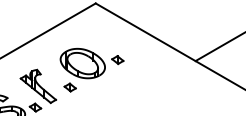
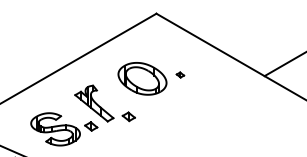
part: (117, 59) -> (180, 74), size x0.6
part: (69, 87) -> (128, 116), moved

